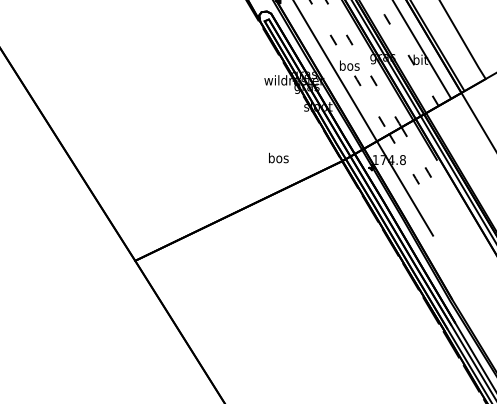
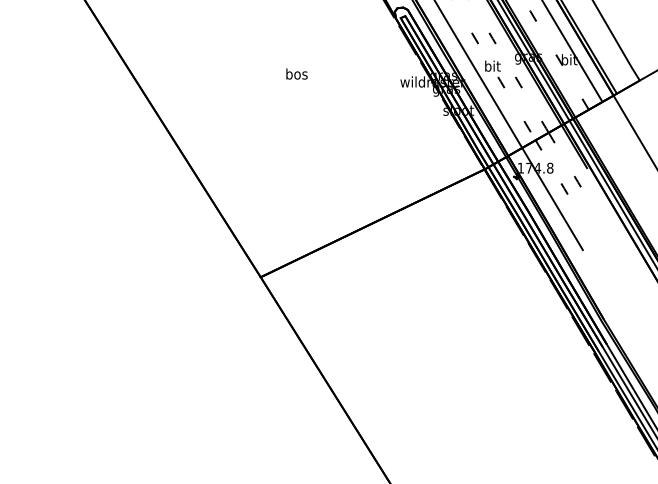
text: (349, 65) -> (492, 65), bos -> bit
text: (278, 157) -> (296, 73), moved

